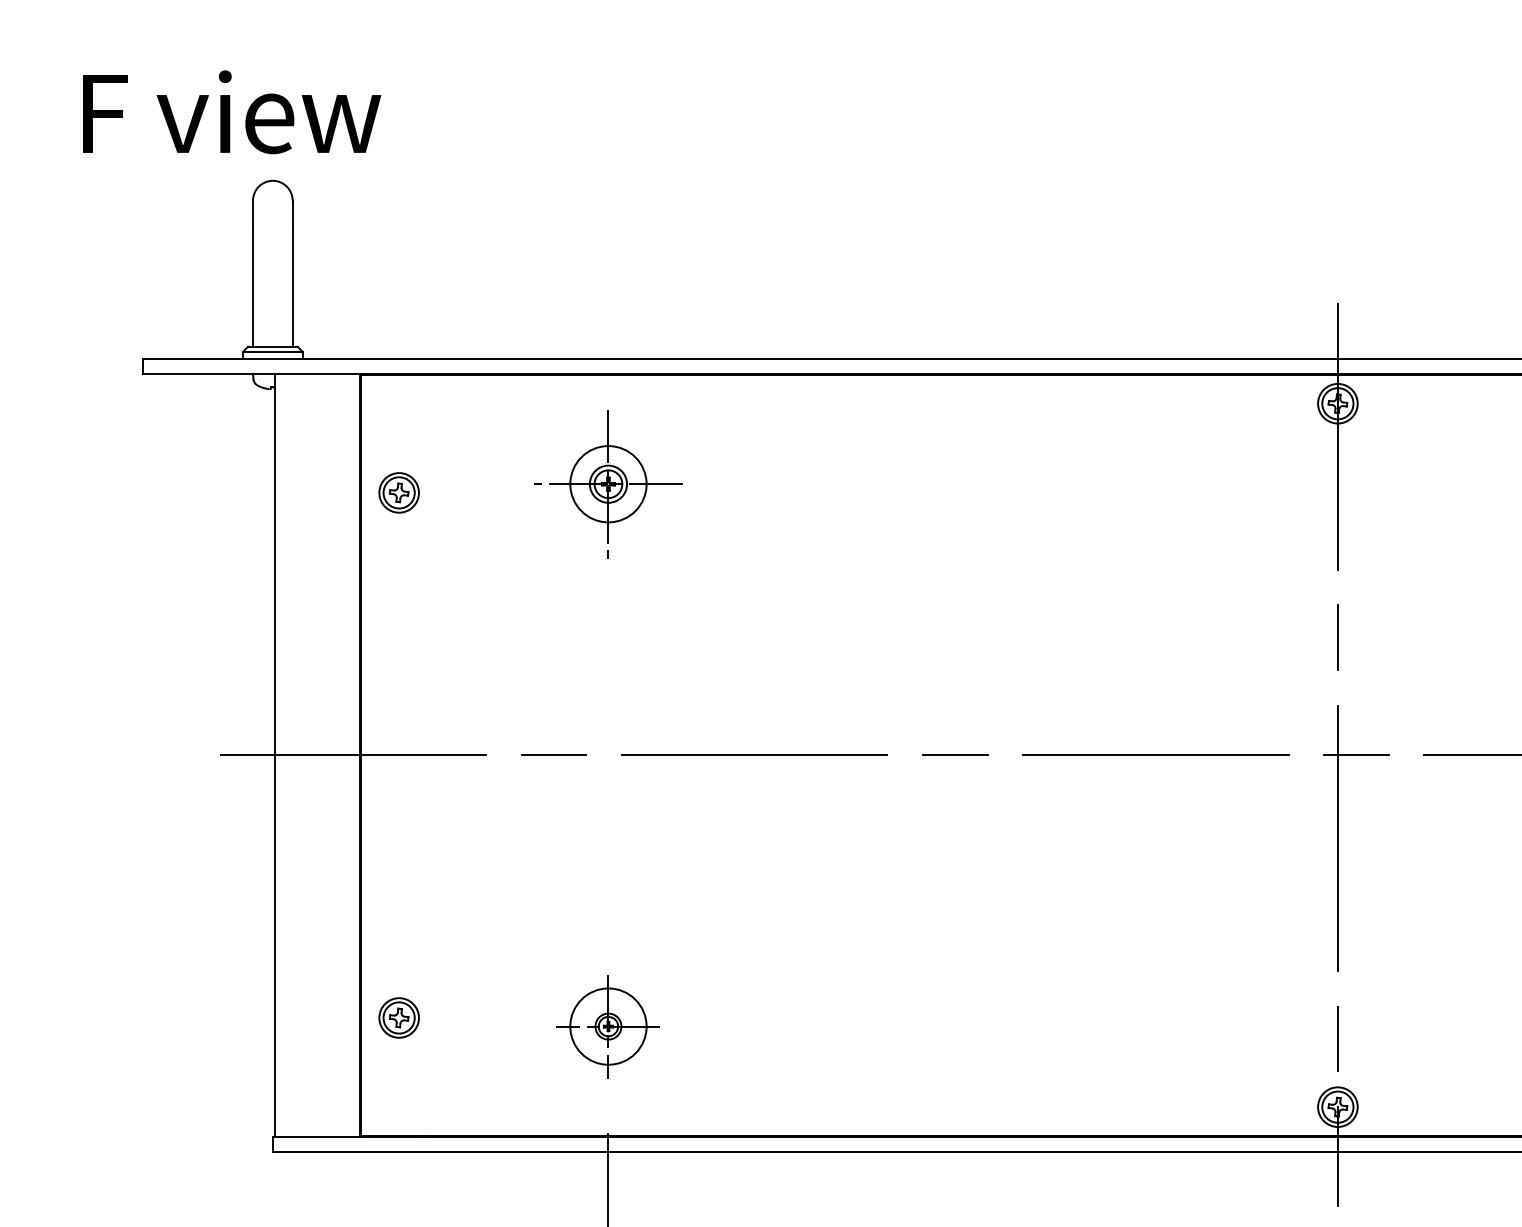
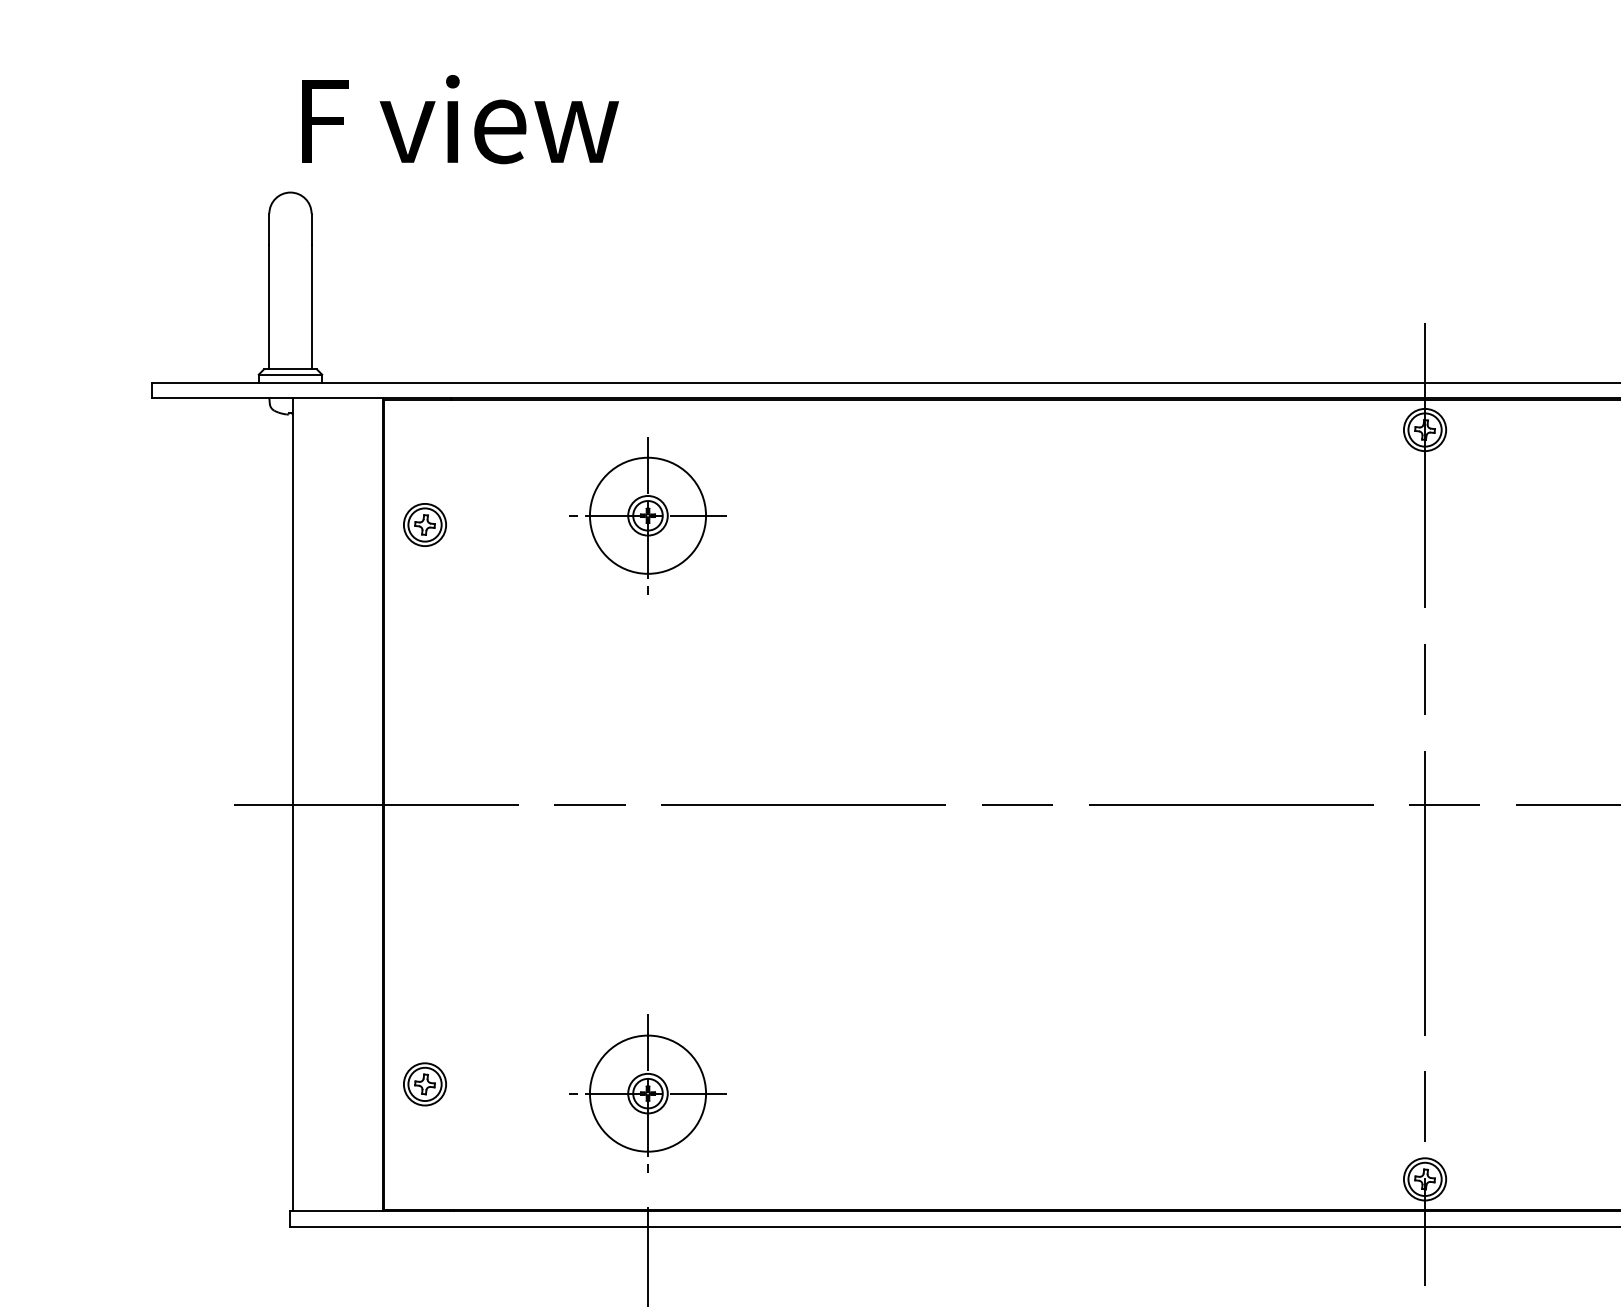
text: (232, 112) -> (460, 119), moved
circle: (607, 483) -> (646, 515), size x1.43
part: (608, 1026) -> (648, 1093), size x1.43

